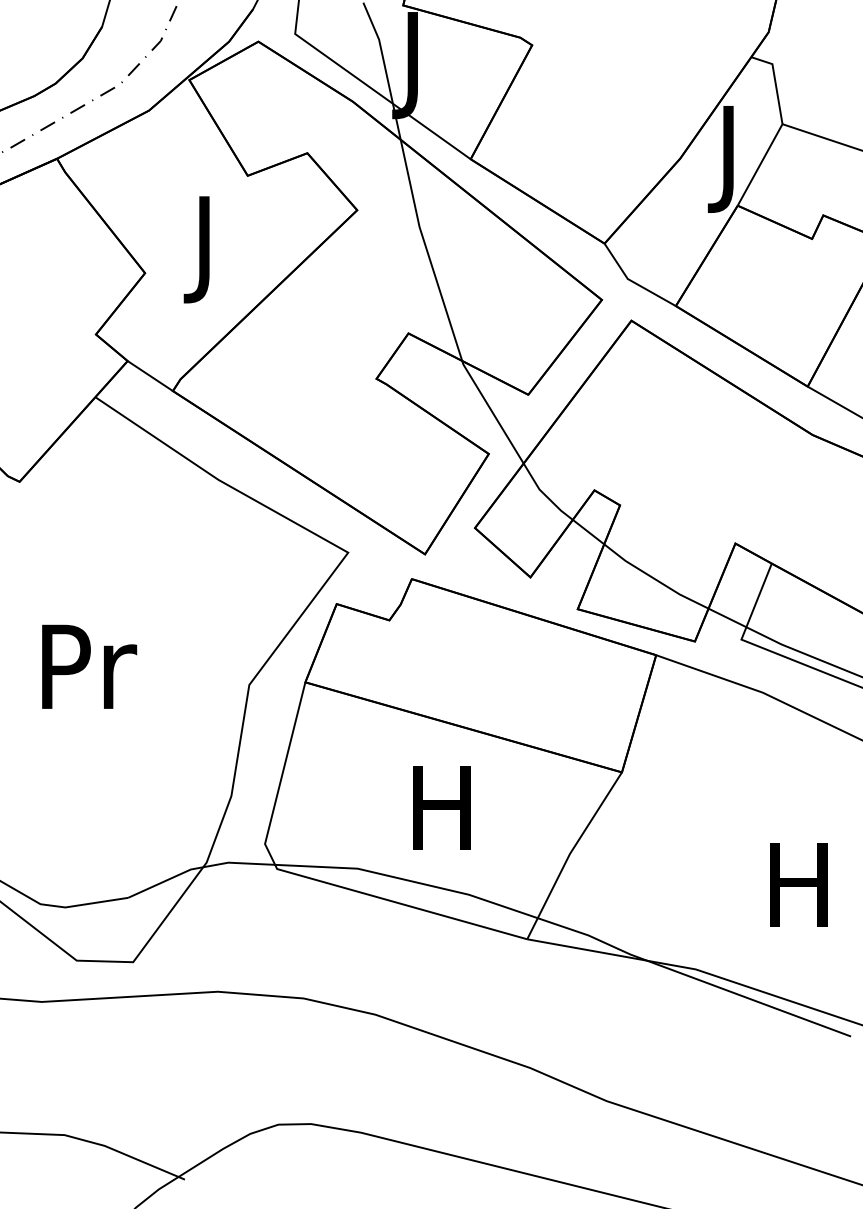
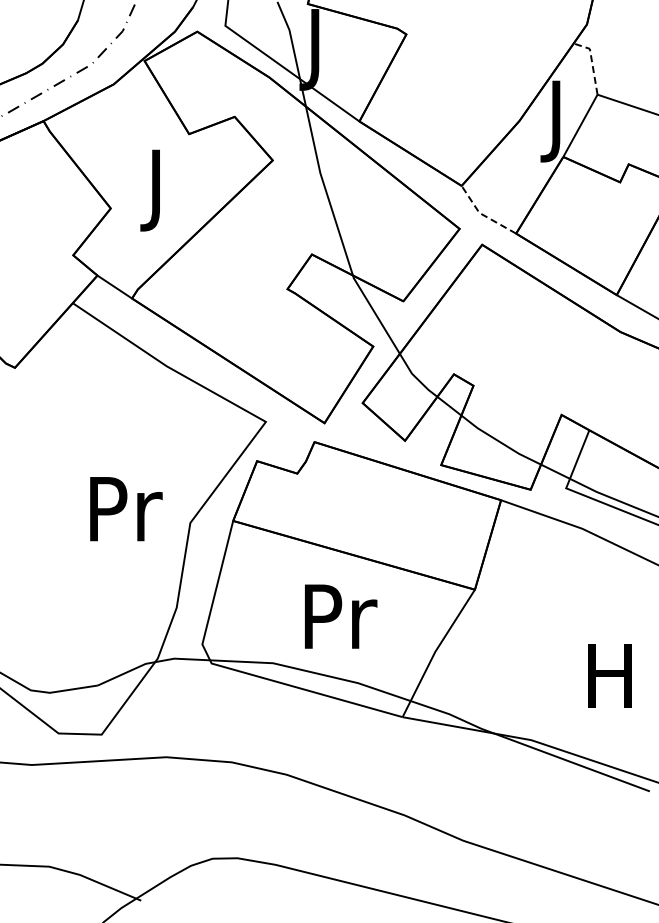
line: (775, 82) -> (592, 62), solid -> dashed
line: (631, 281) -> (482, 214), solid -> dashed
text: (89, 667) -> (126, 509), moved
text: (447, 807) -> (341, 616), H -> Pr

